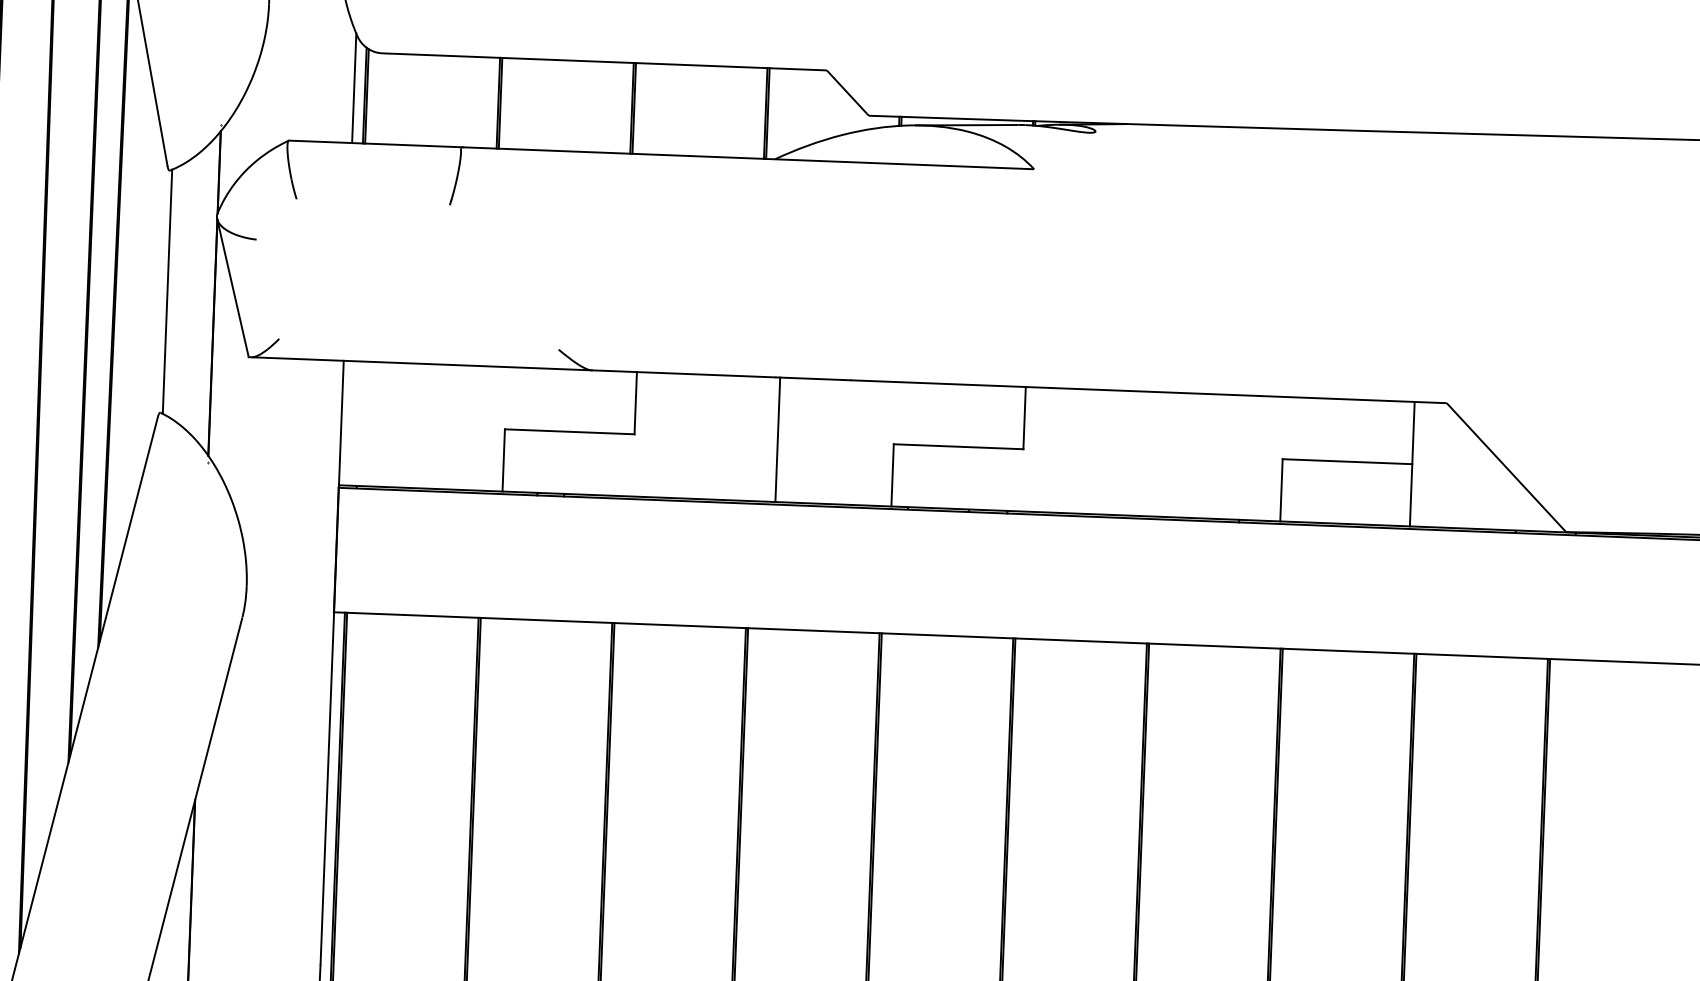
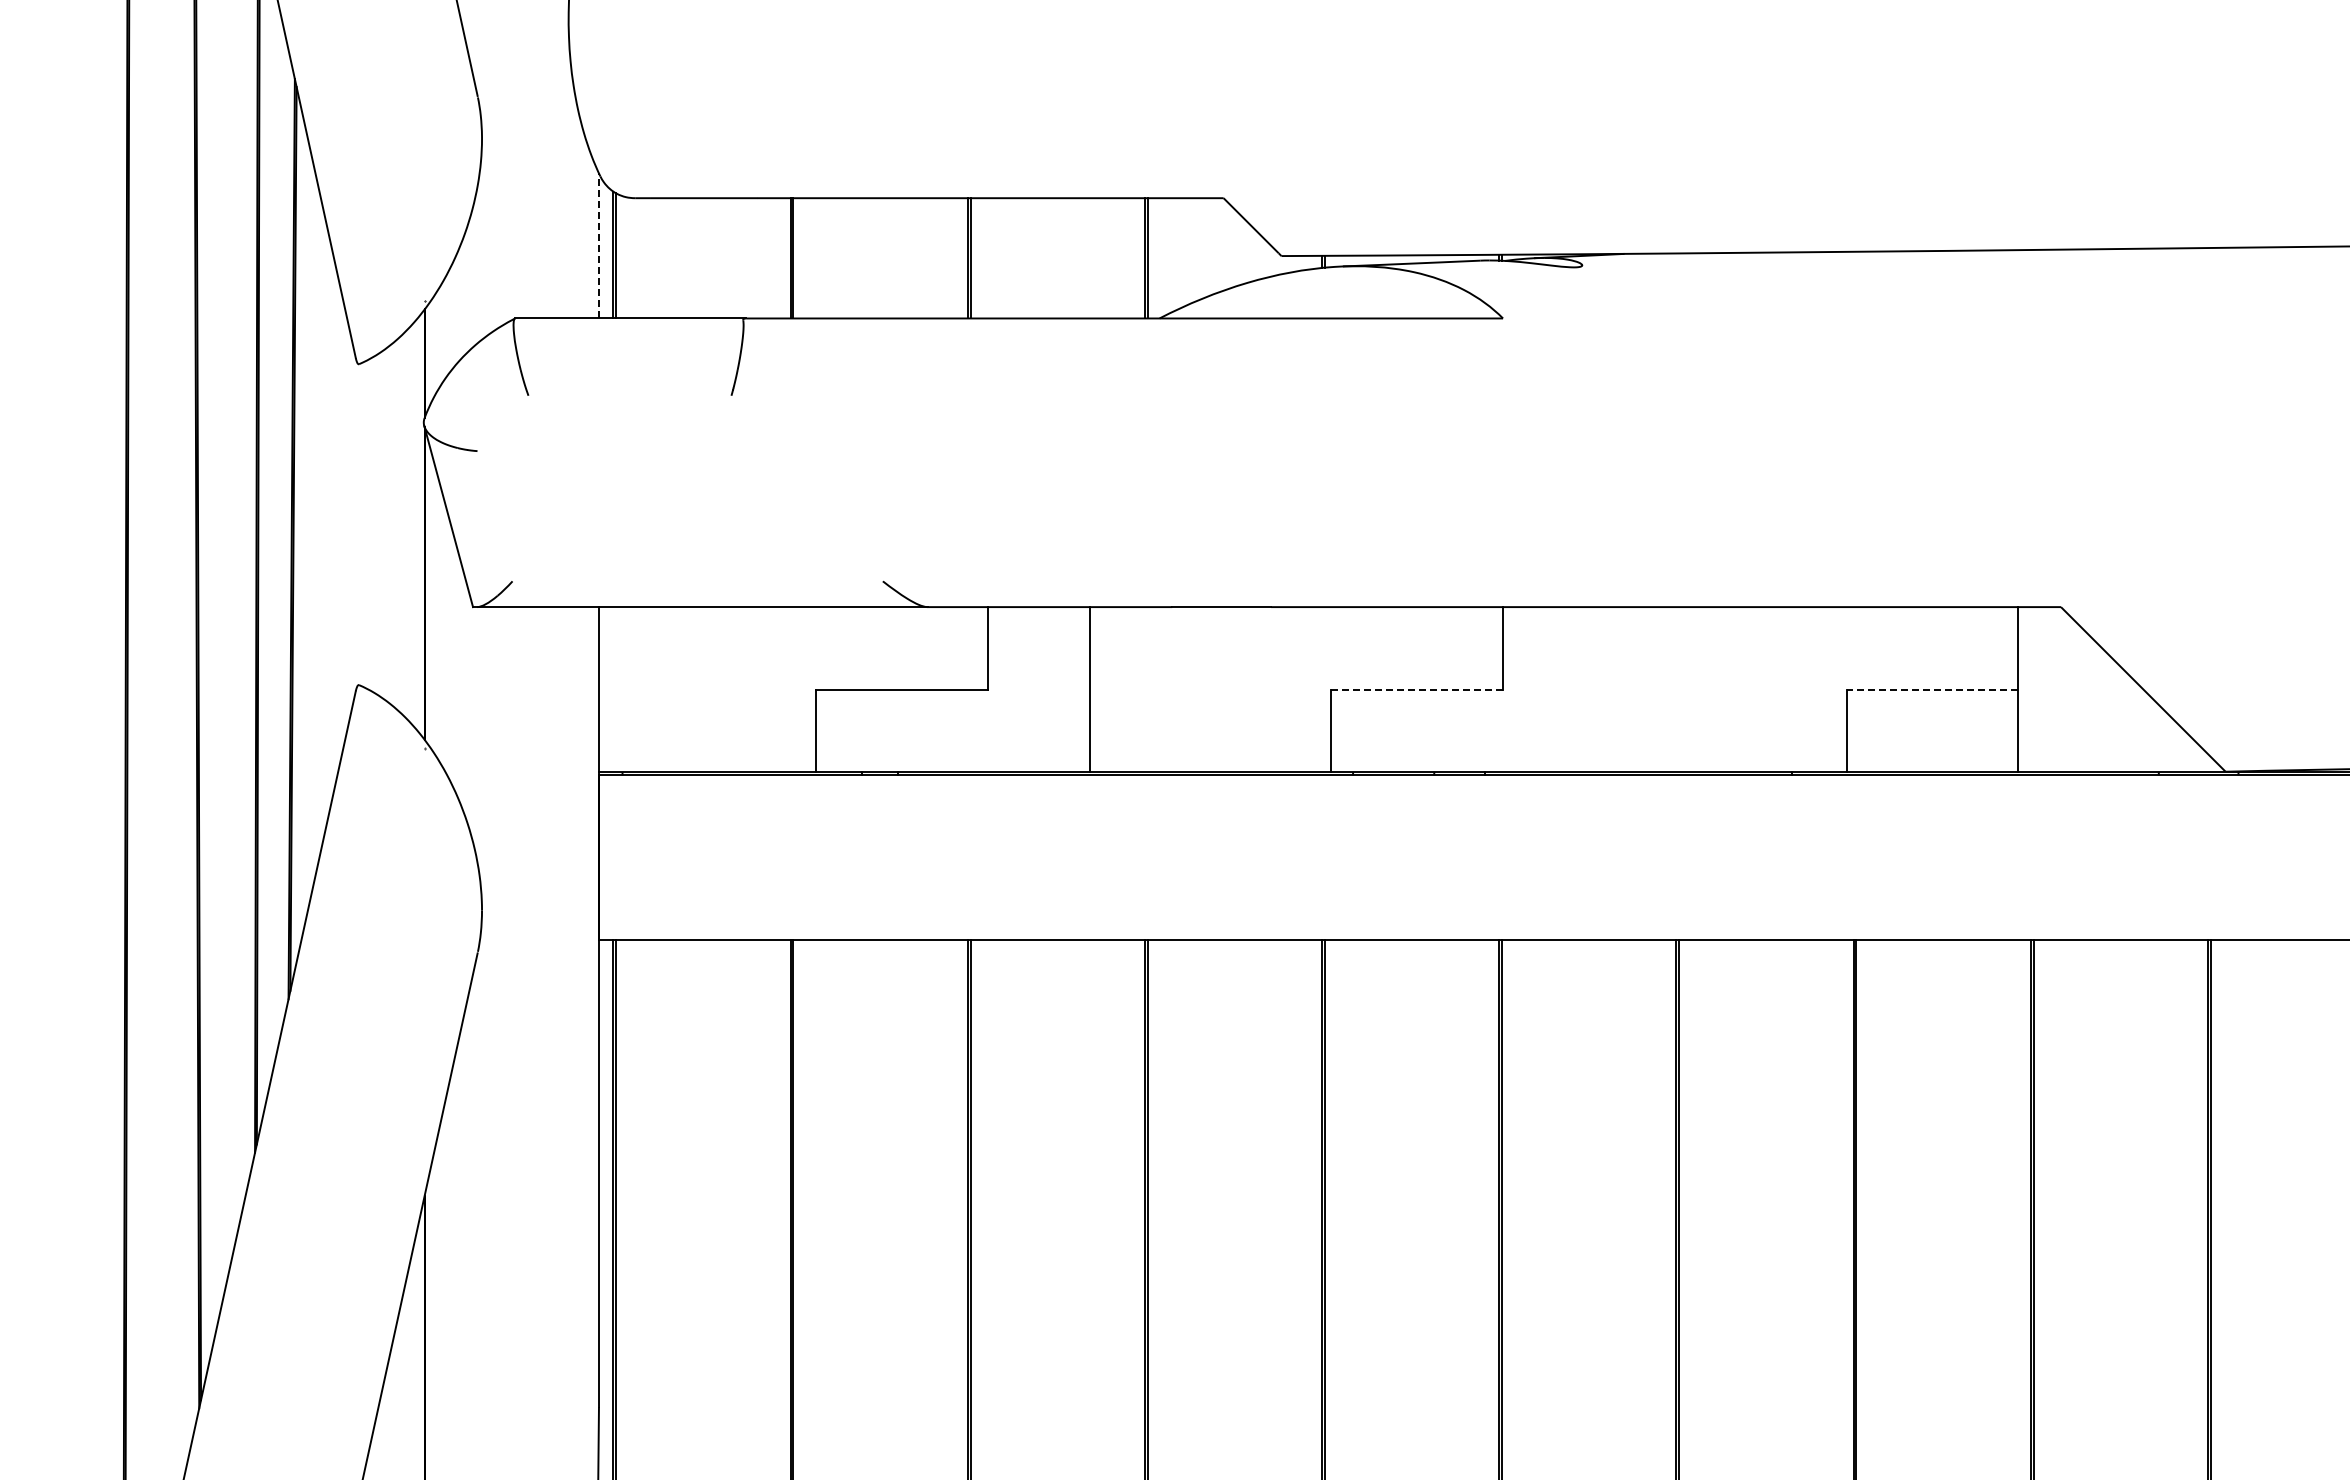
line: (353, 87) -> (598, 245), solid -> dashed
line: (167, 291) -> (362, 524), removed
line: (777, 439) -> (1090, 689), moved
line: (958, 446) -> (1417, 689), solid -> dashed
line: (1347, 461) -> (1932, 689), solid -> dashed

